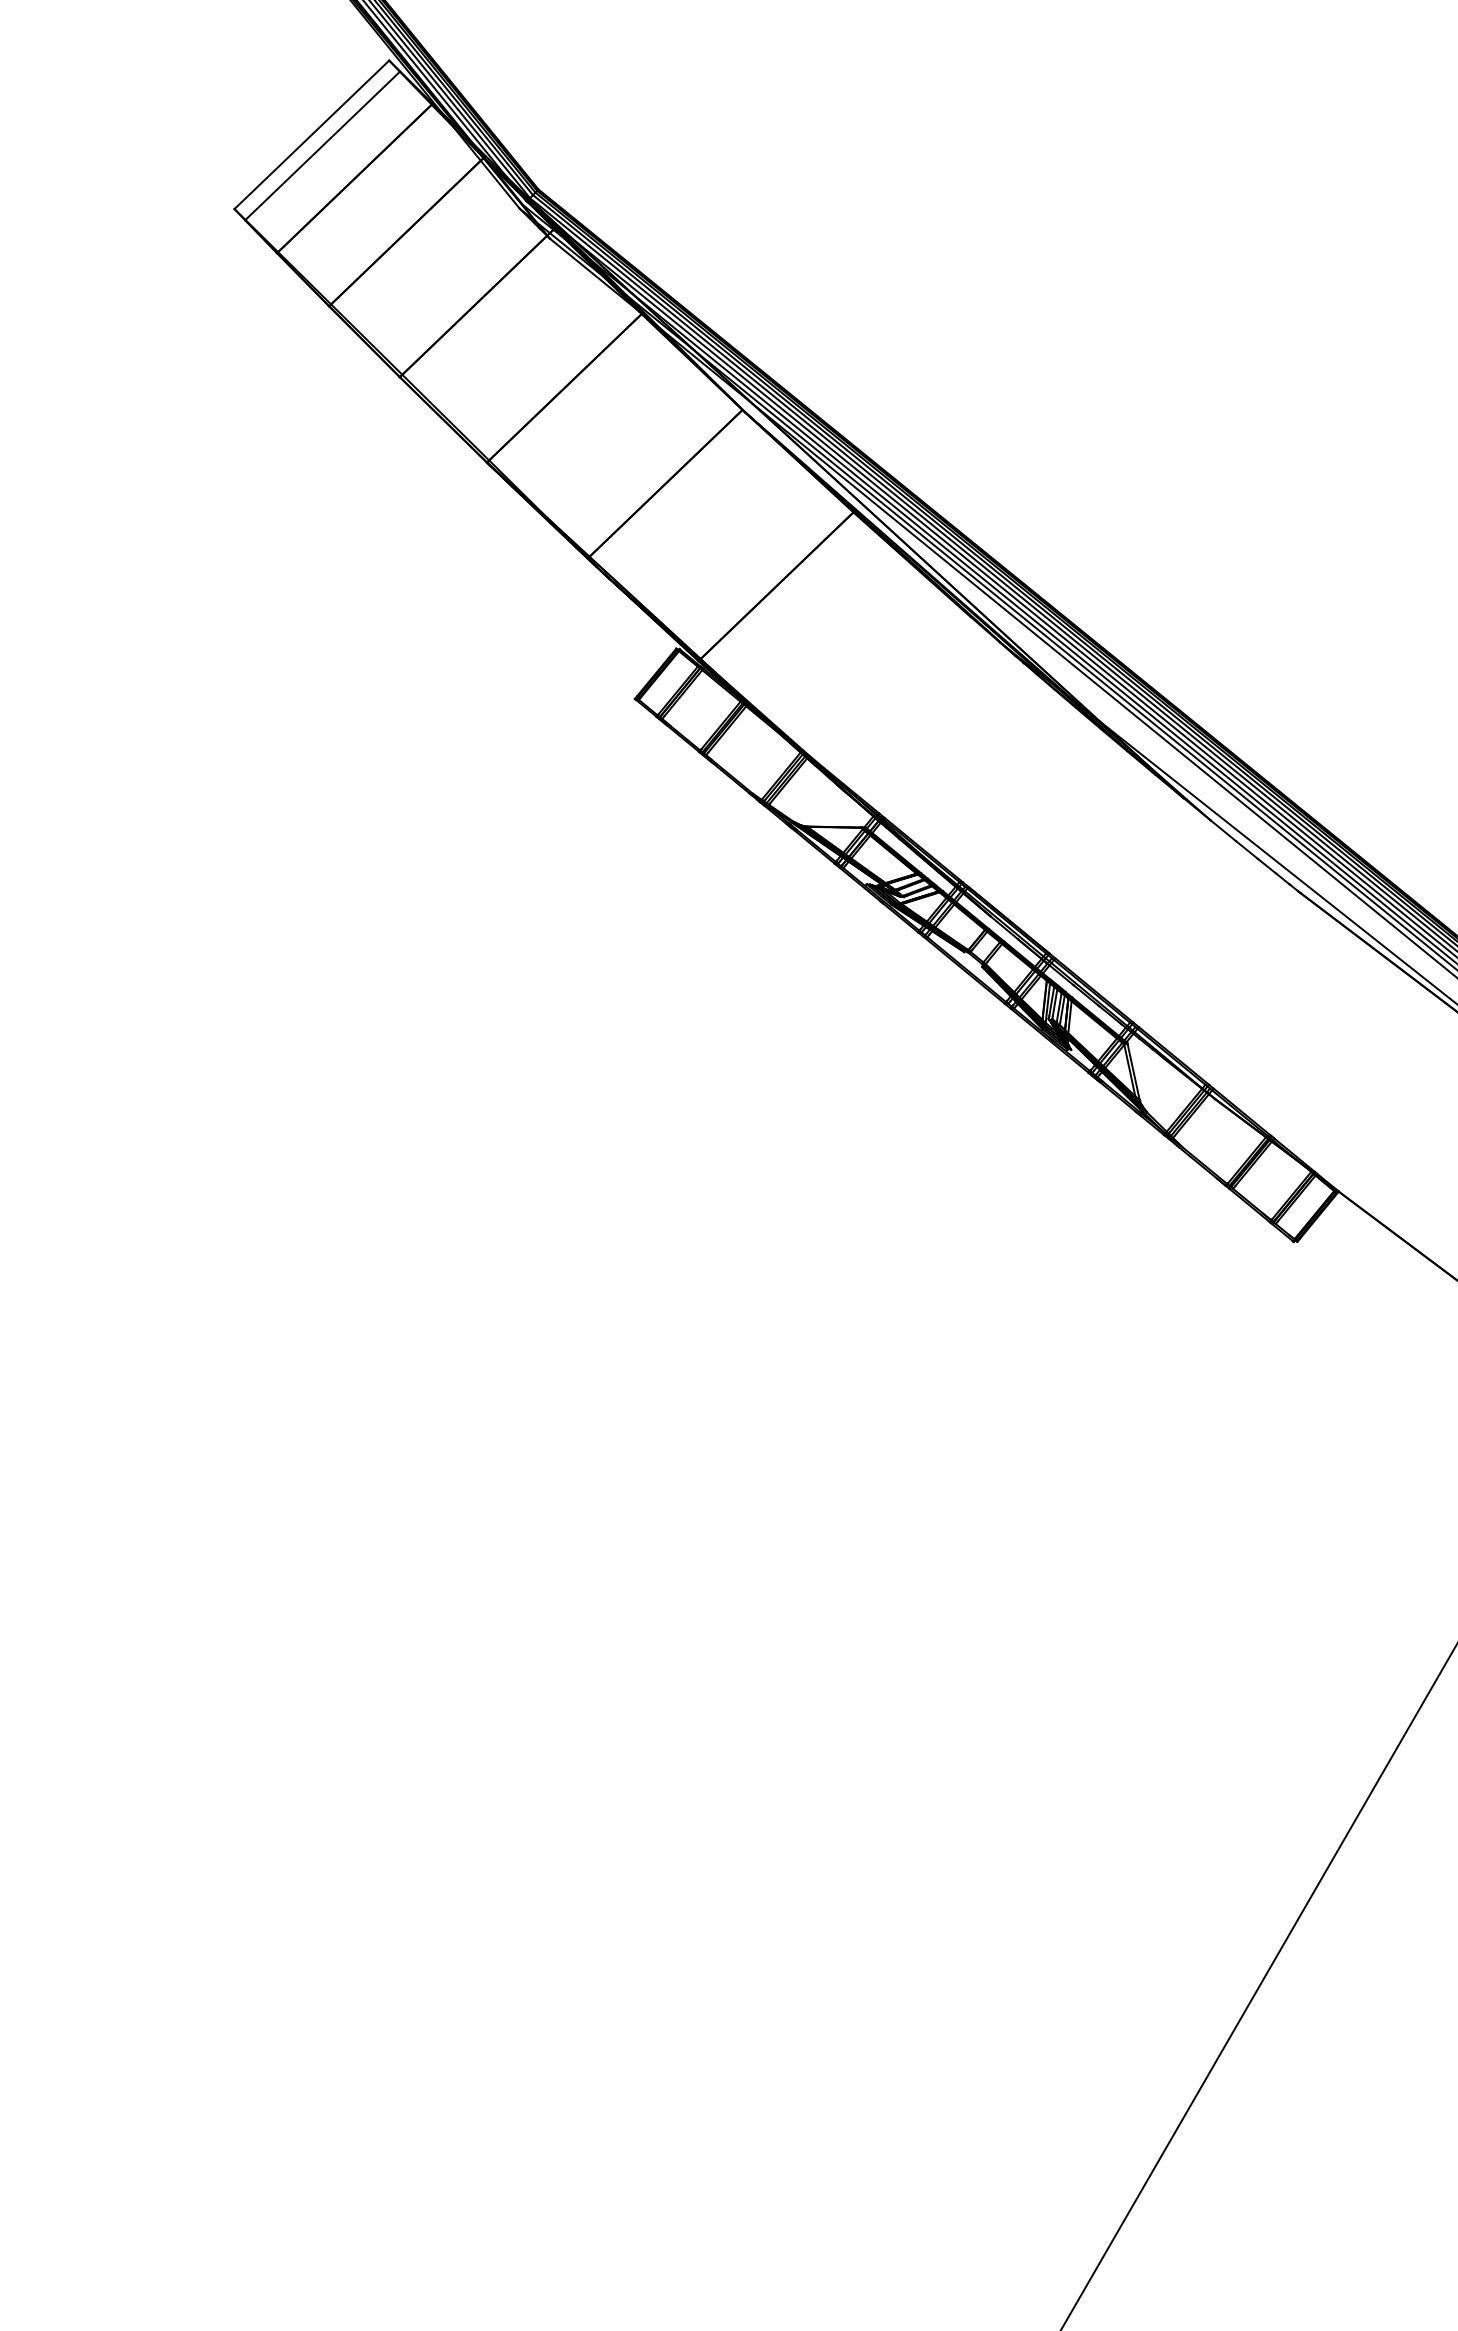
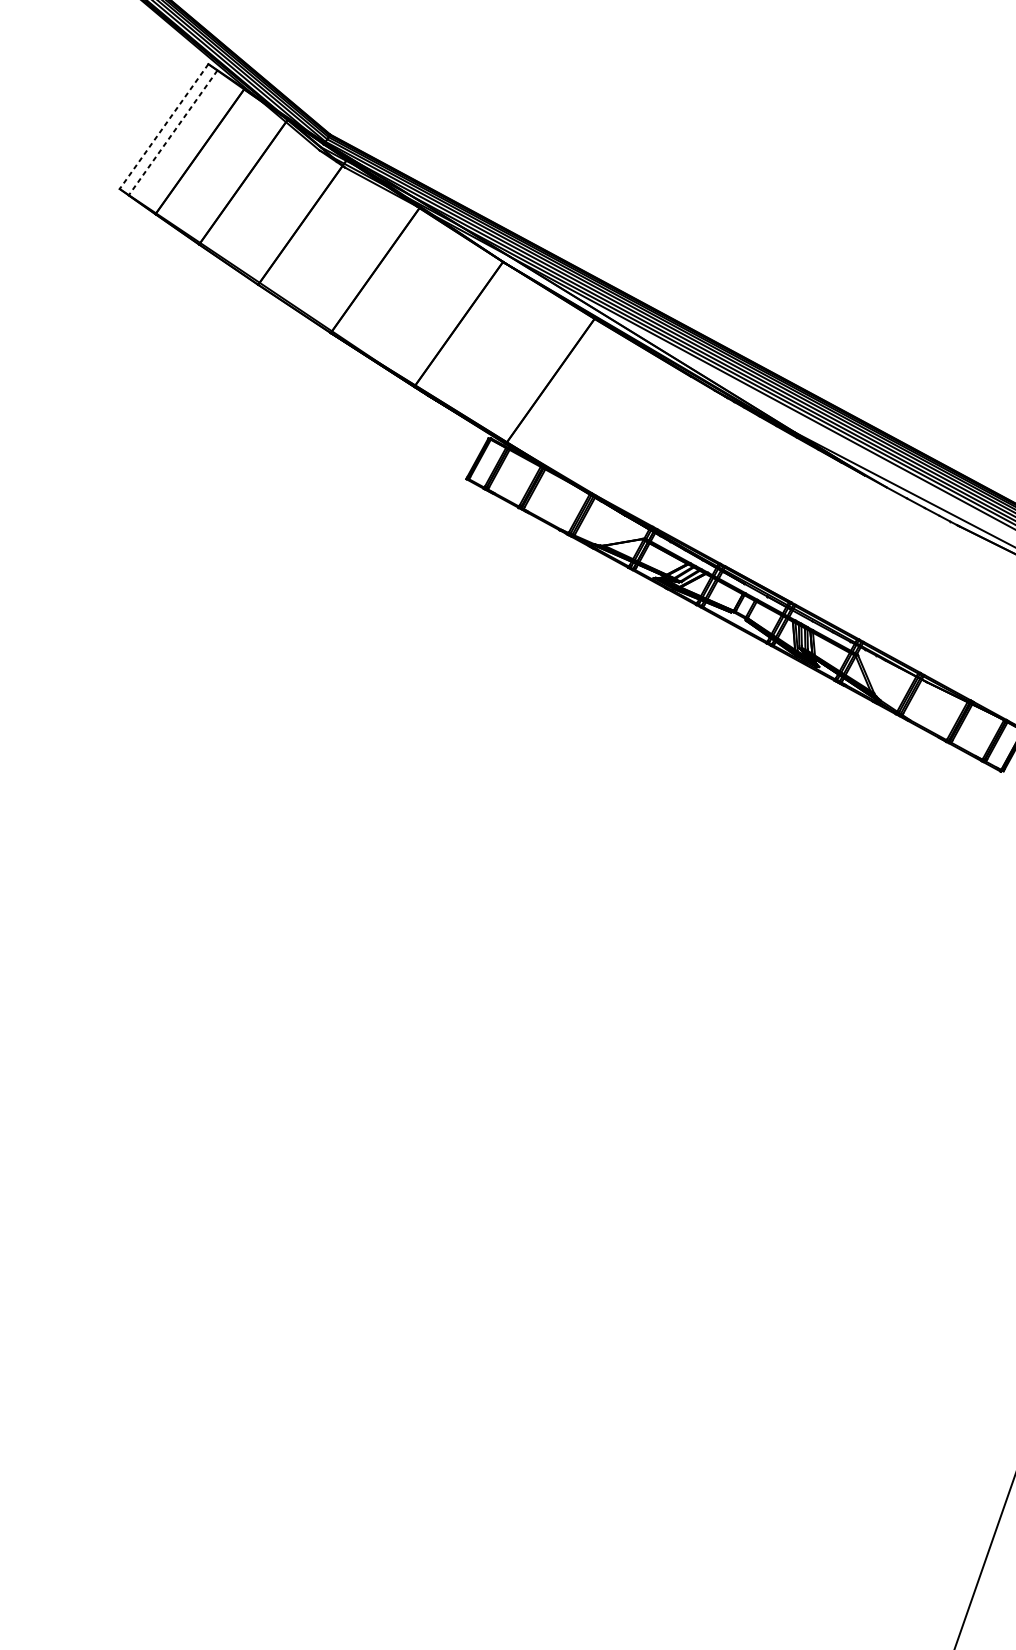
line: (311, 135) -> (163, 127), solid -> dashed
line: (322, 146) -> (173, 133), solid -> dashed

